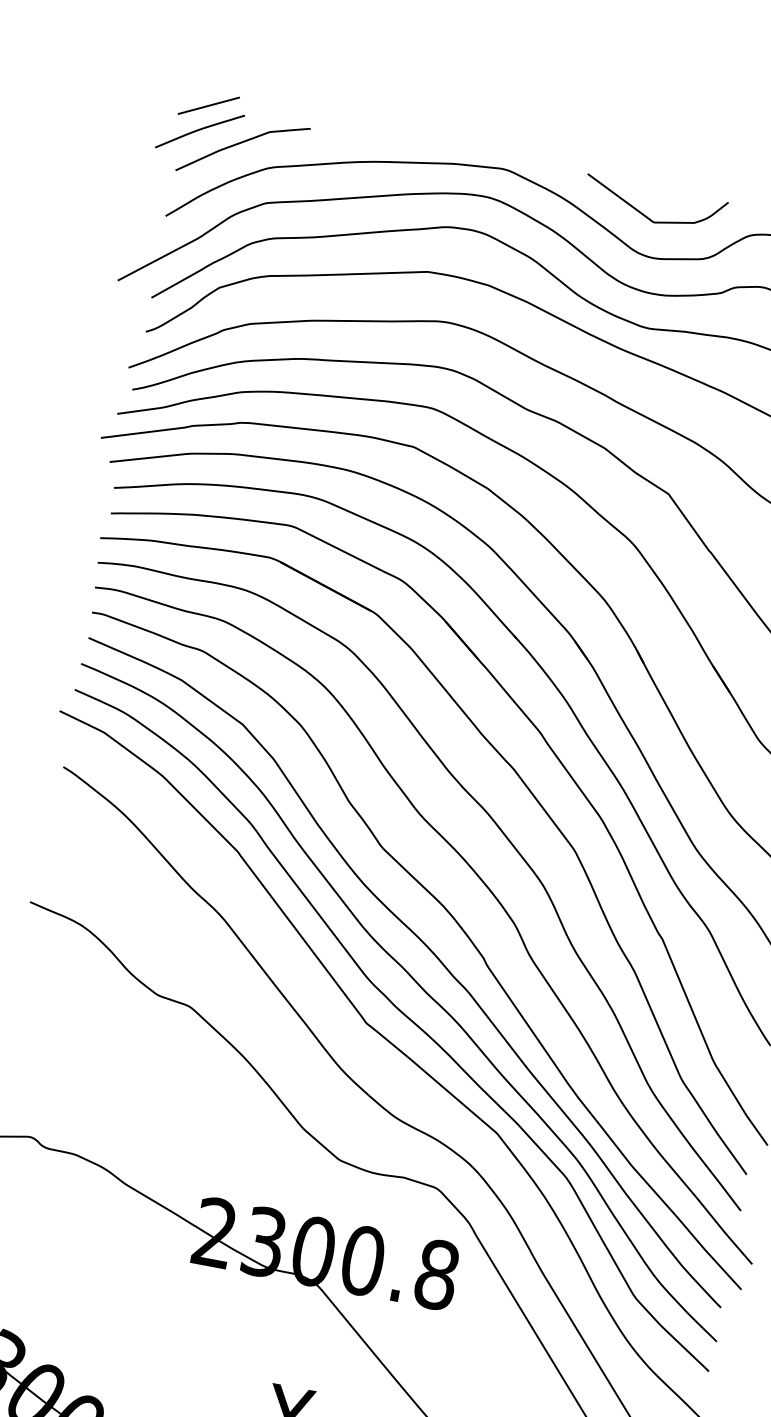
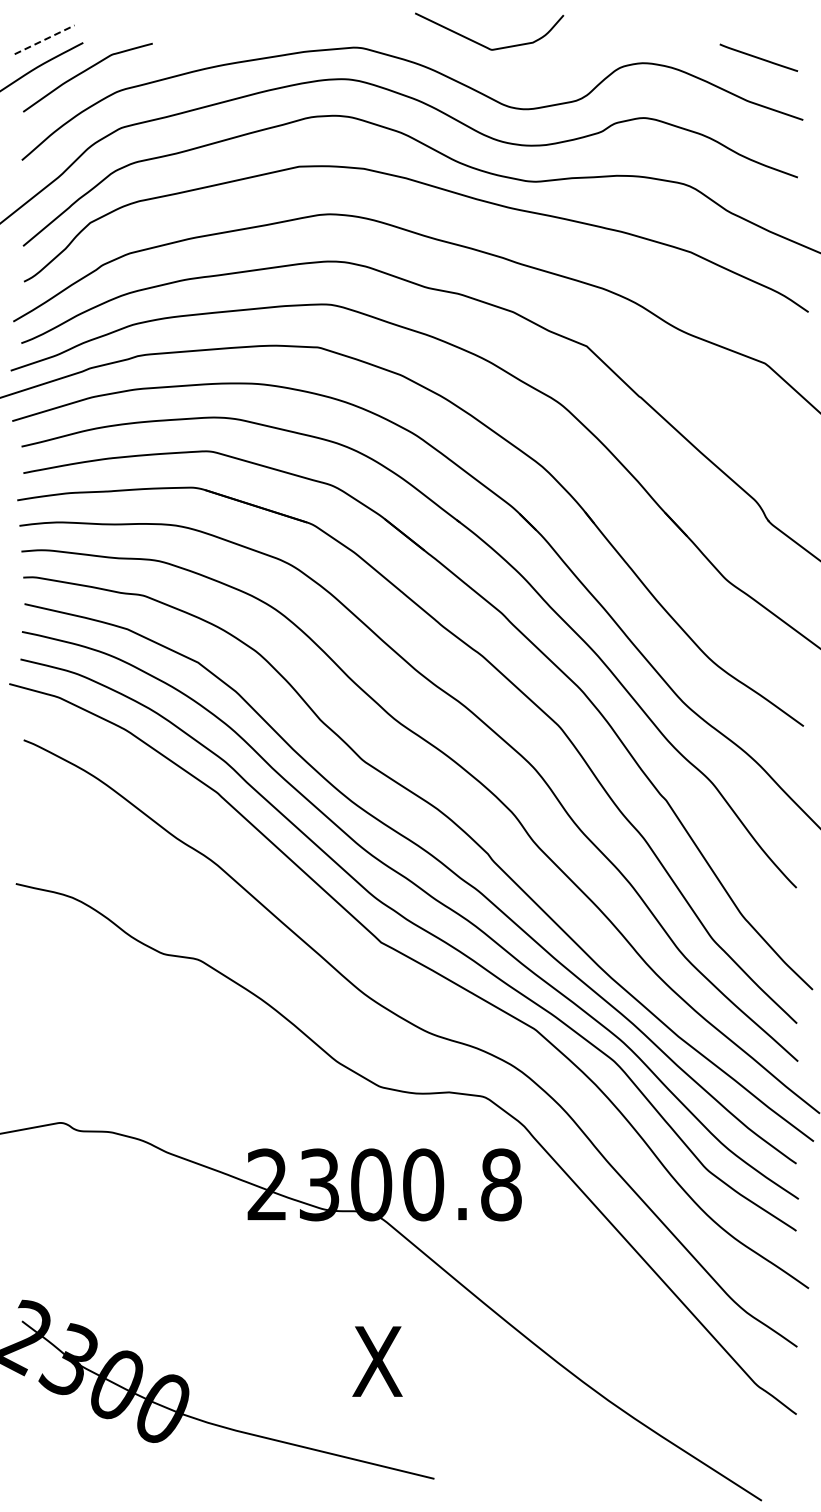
line: (209, 105) -> (45, 39), solid -> dashed
curve: (646, 215) -> (482, 44), moved

